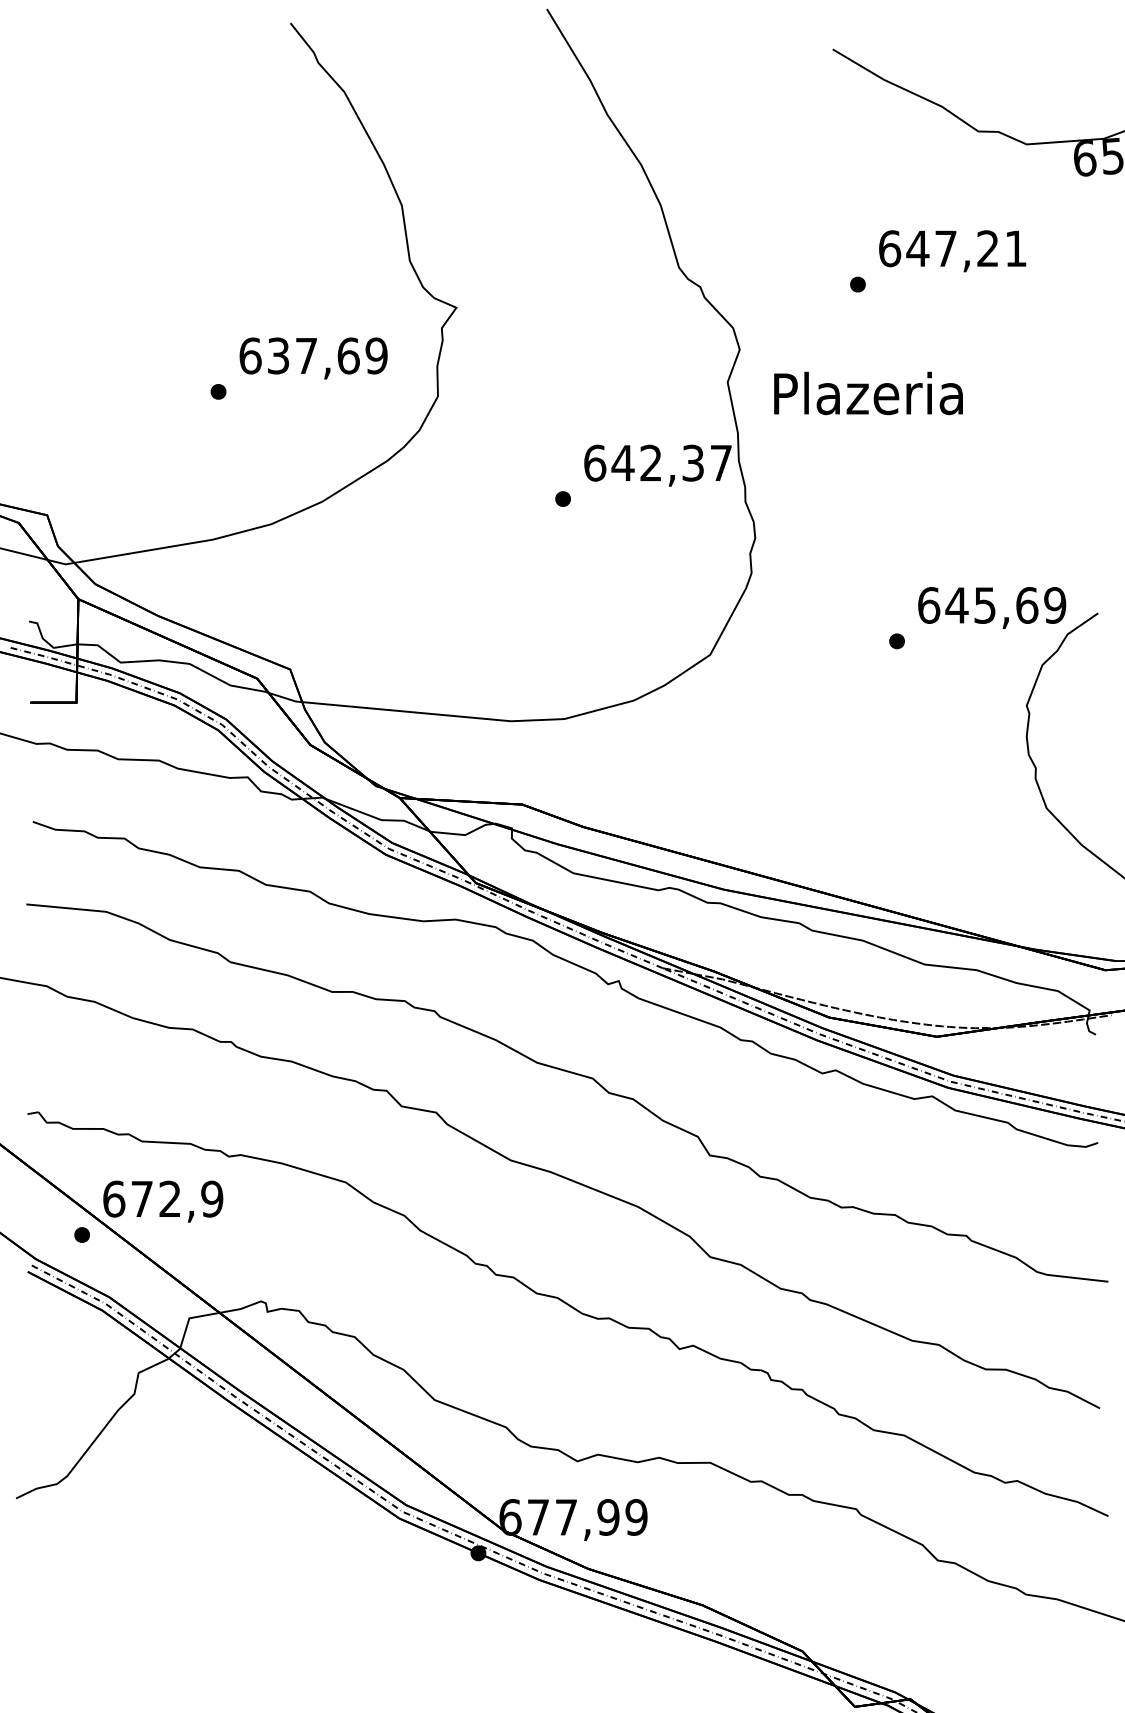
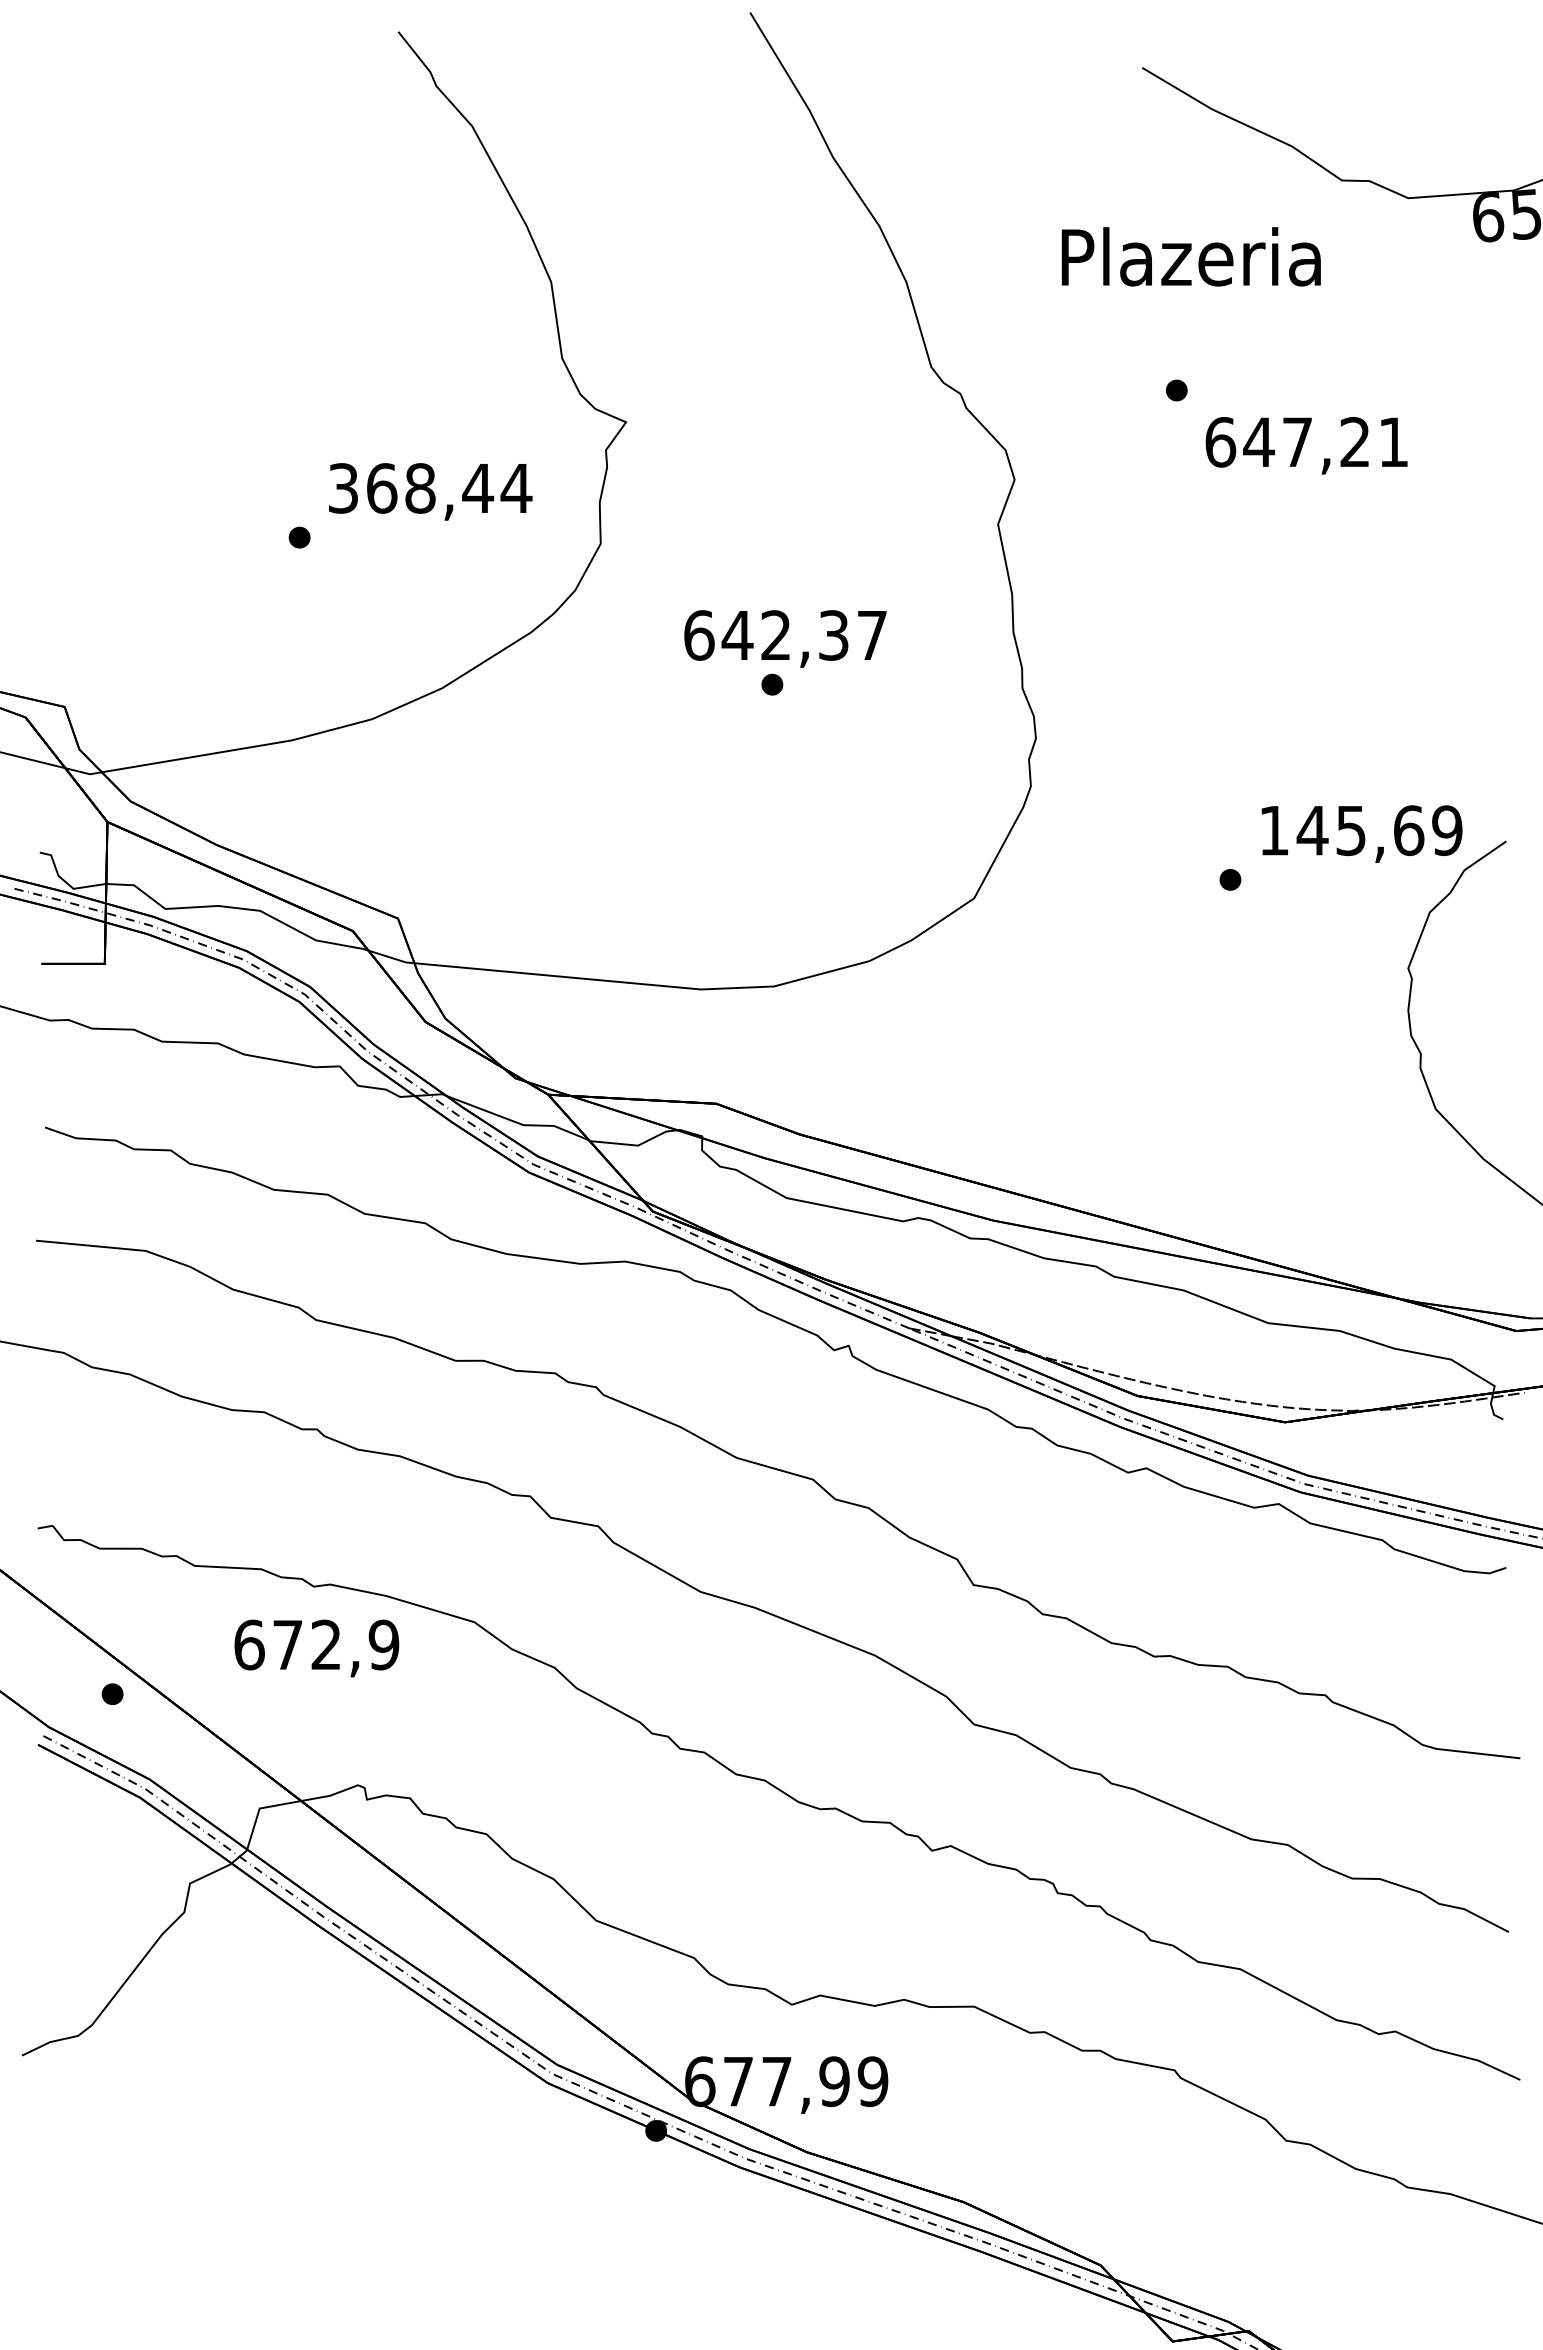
text: (952, 251) -> (1306, 445), moved
text: (313, 356) -> (430, 488), 637,69 -> 368,44
text: (867, 393) -> (1190, 256), moved
text: (657, 465) -> (785, 638), moved
text: (929, 605) -> (1274, 830), 645,69 -> 145,69
text: (163, 1201) -> (316, 1648), moved

